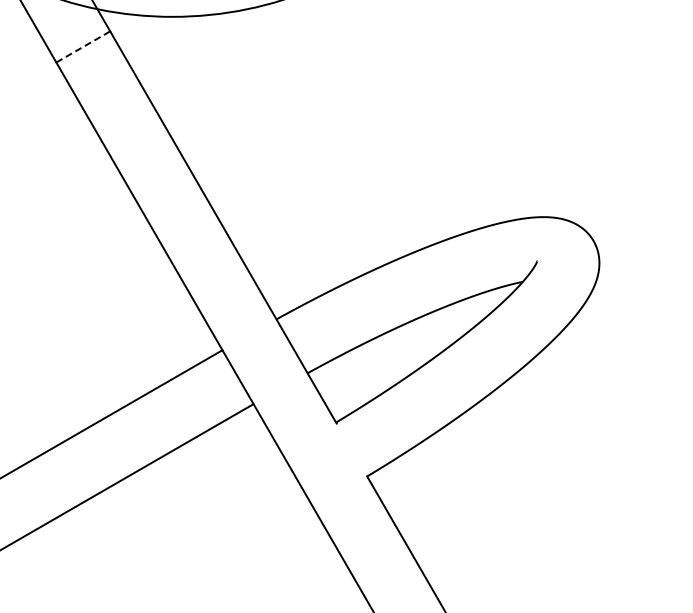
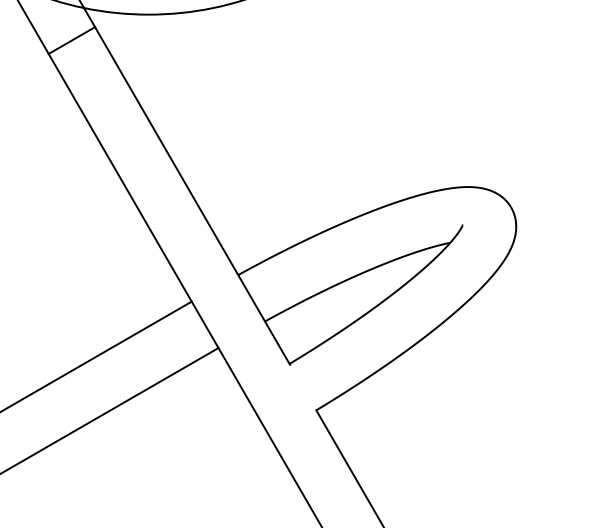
line: (83, 46) -> (72, 40), dashed -> solid

